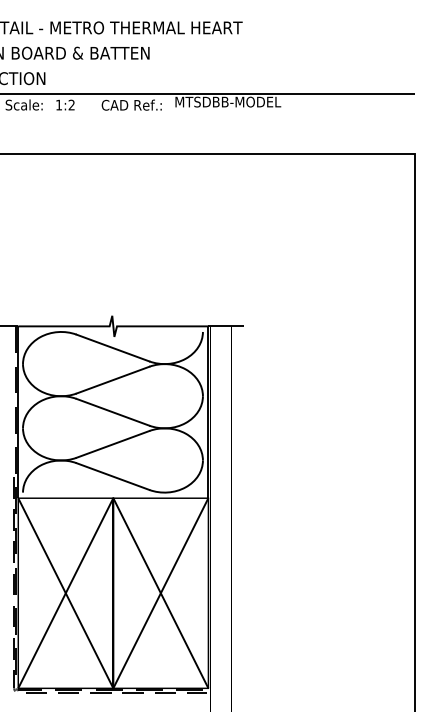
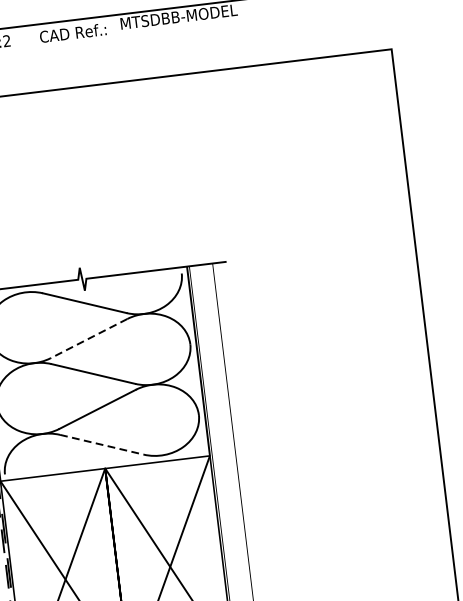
line: (112, 380) -> (88, 339), solid -> dashed
line: (112, 476) -> (101, 444), solid -> dashed

